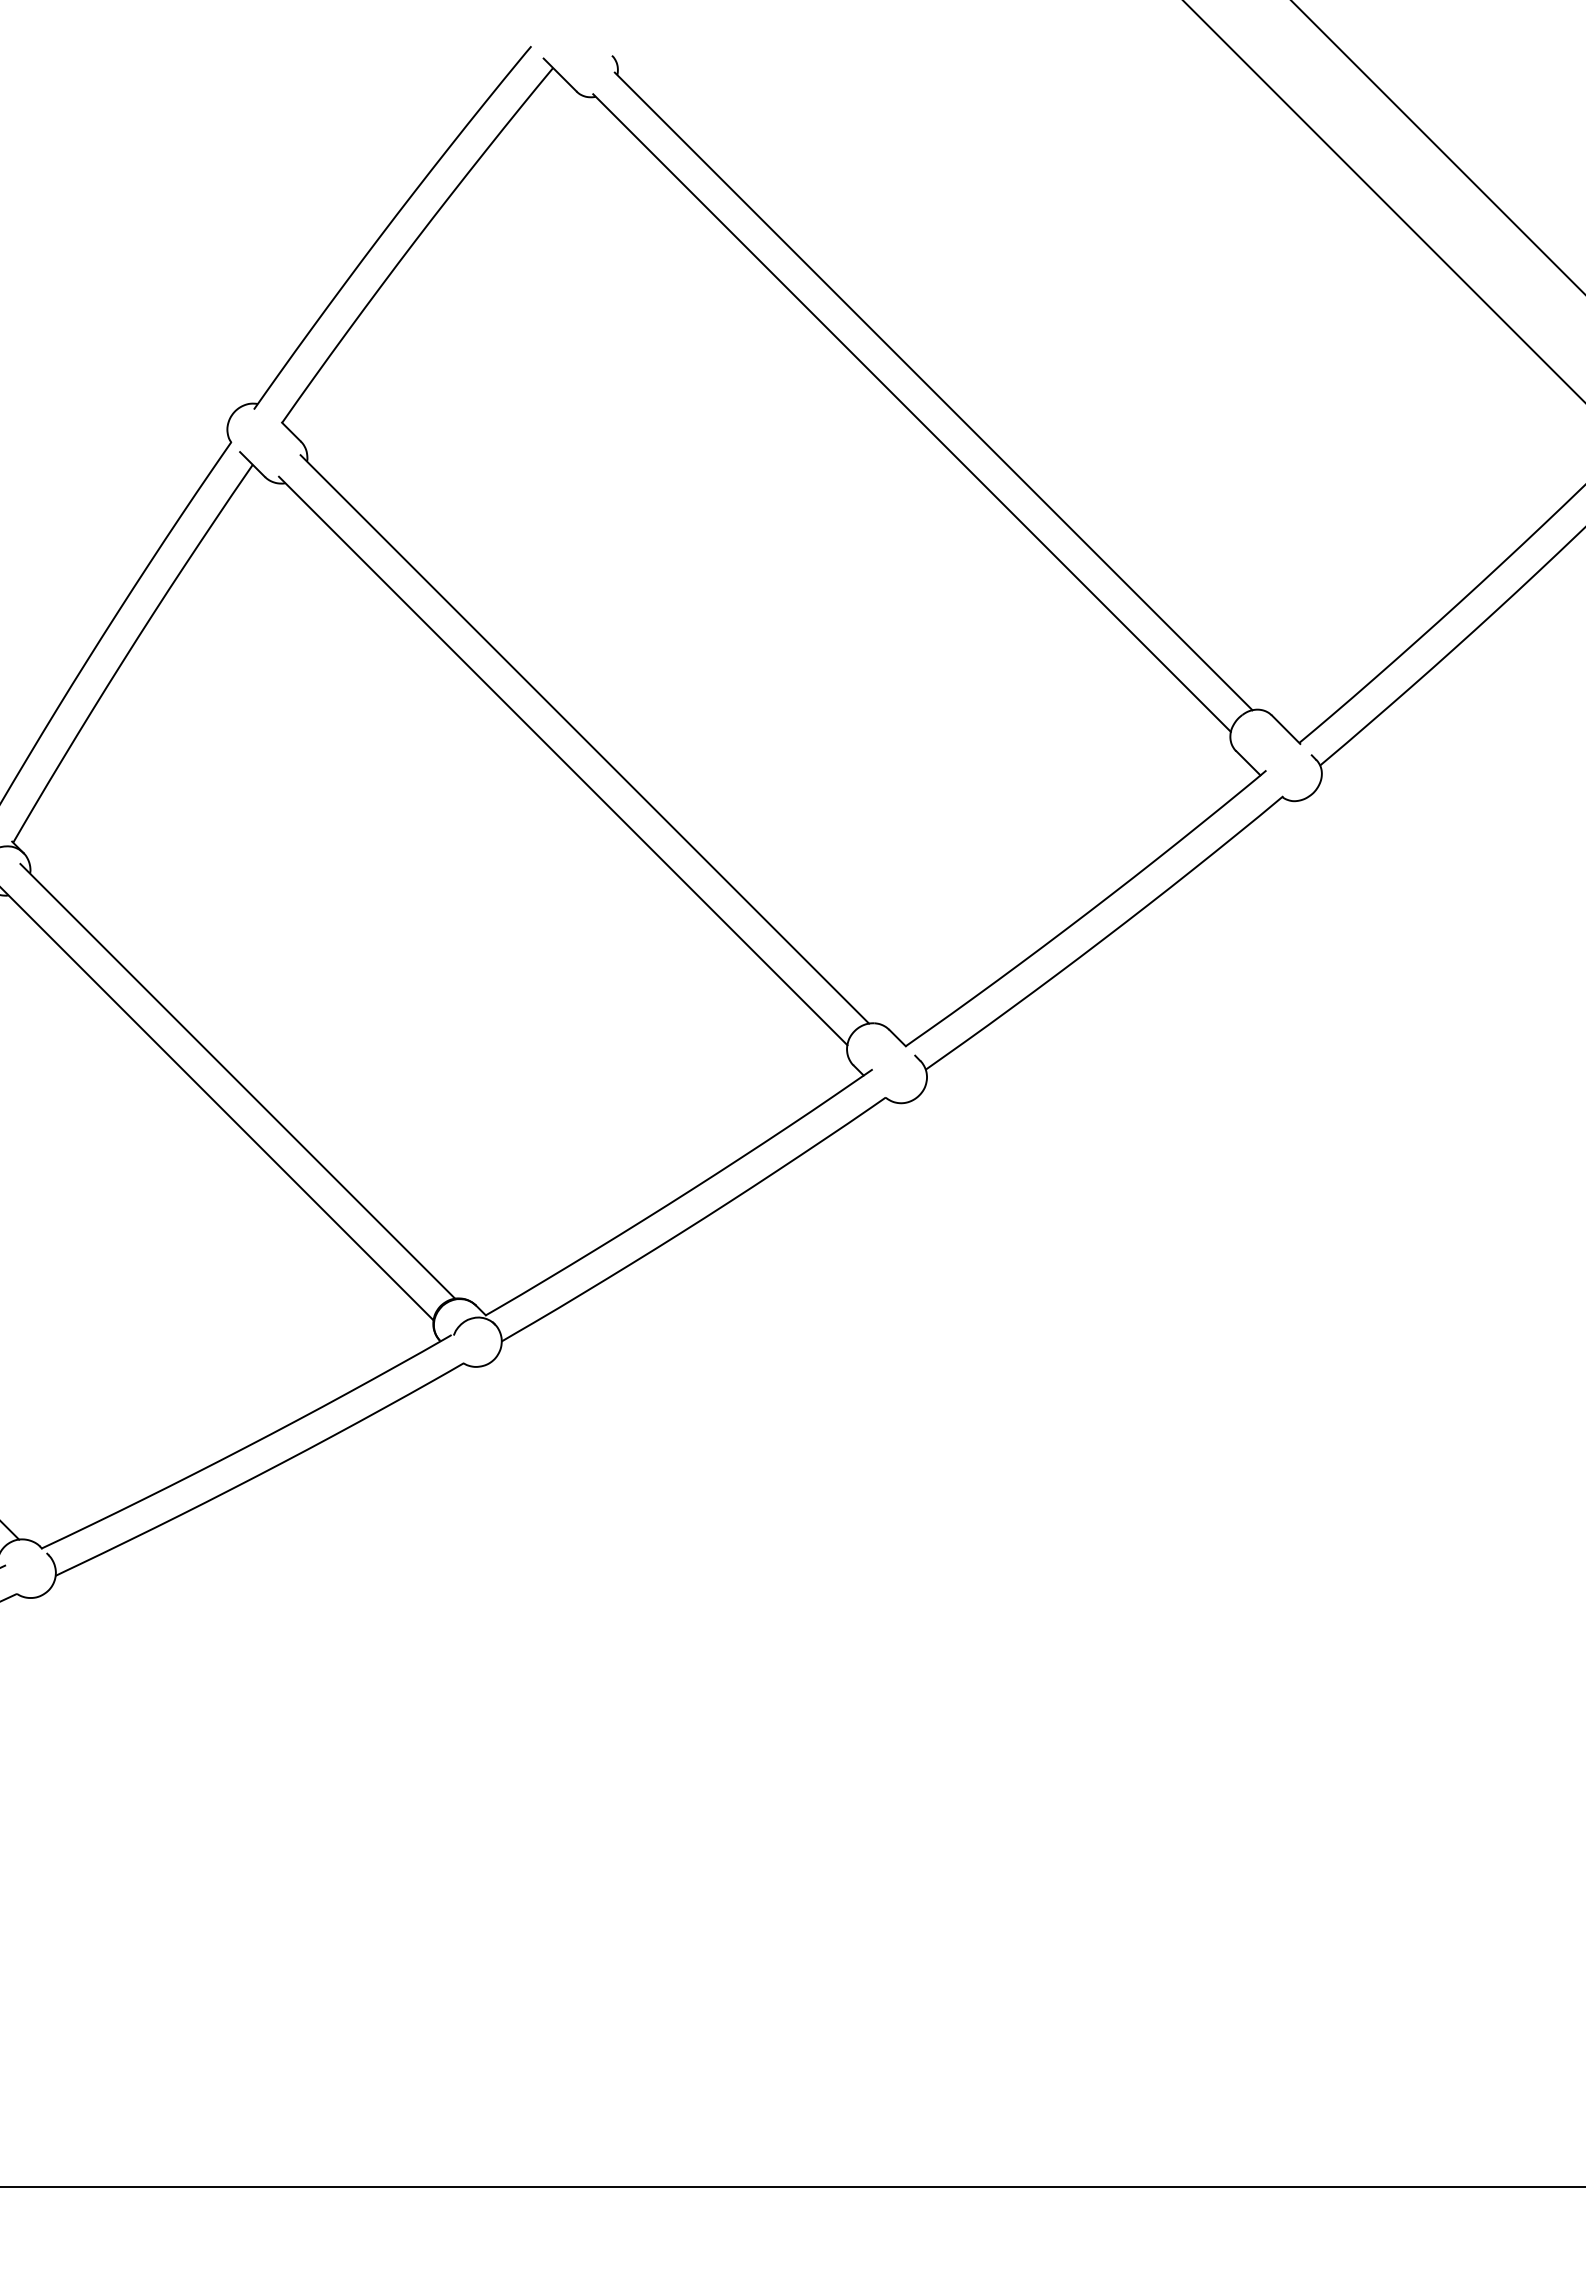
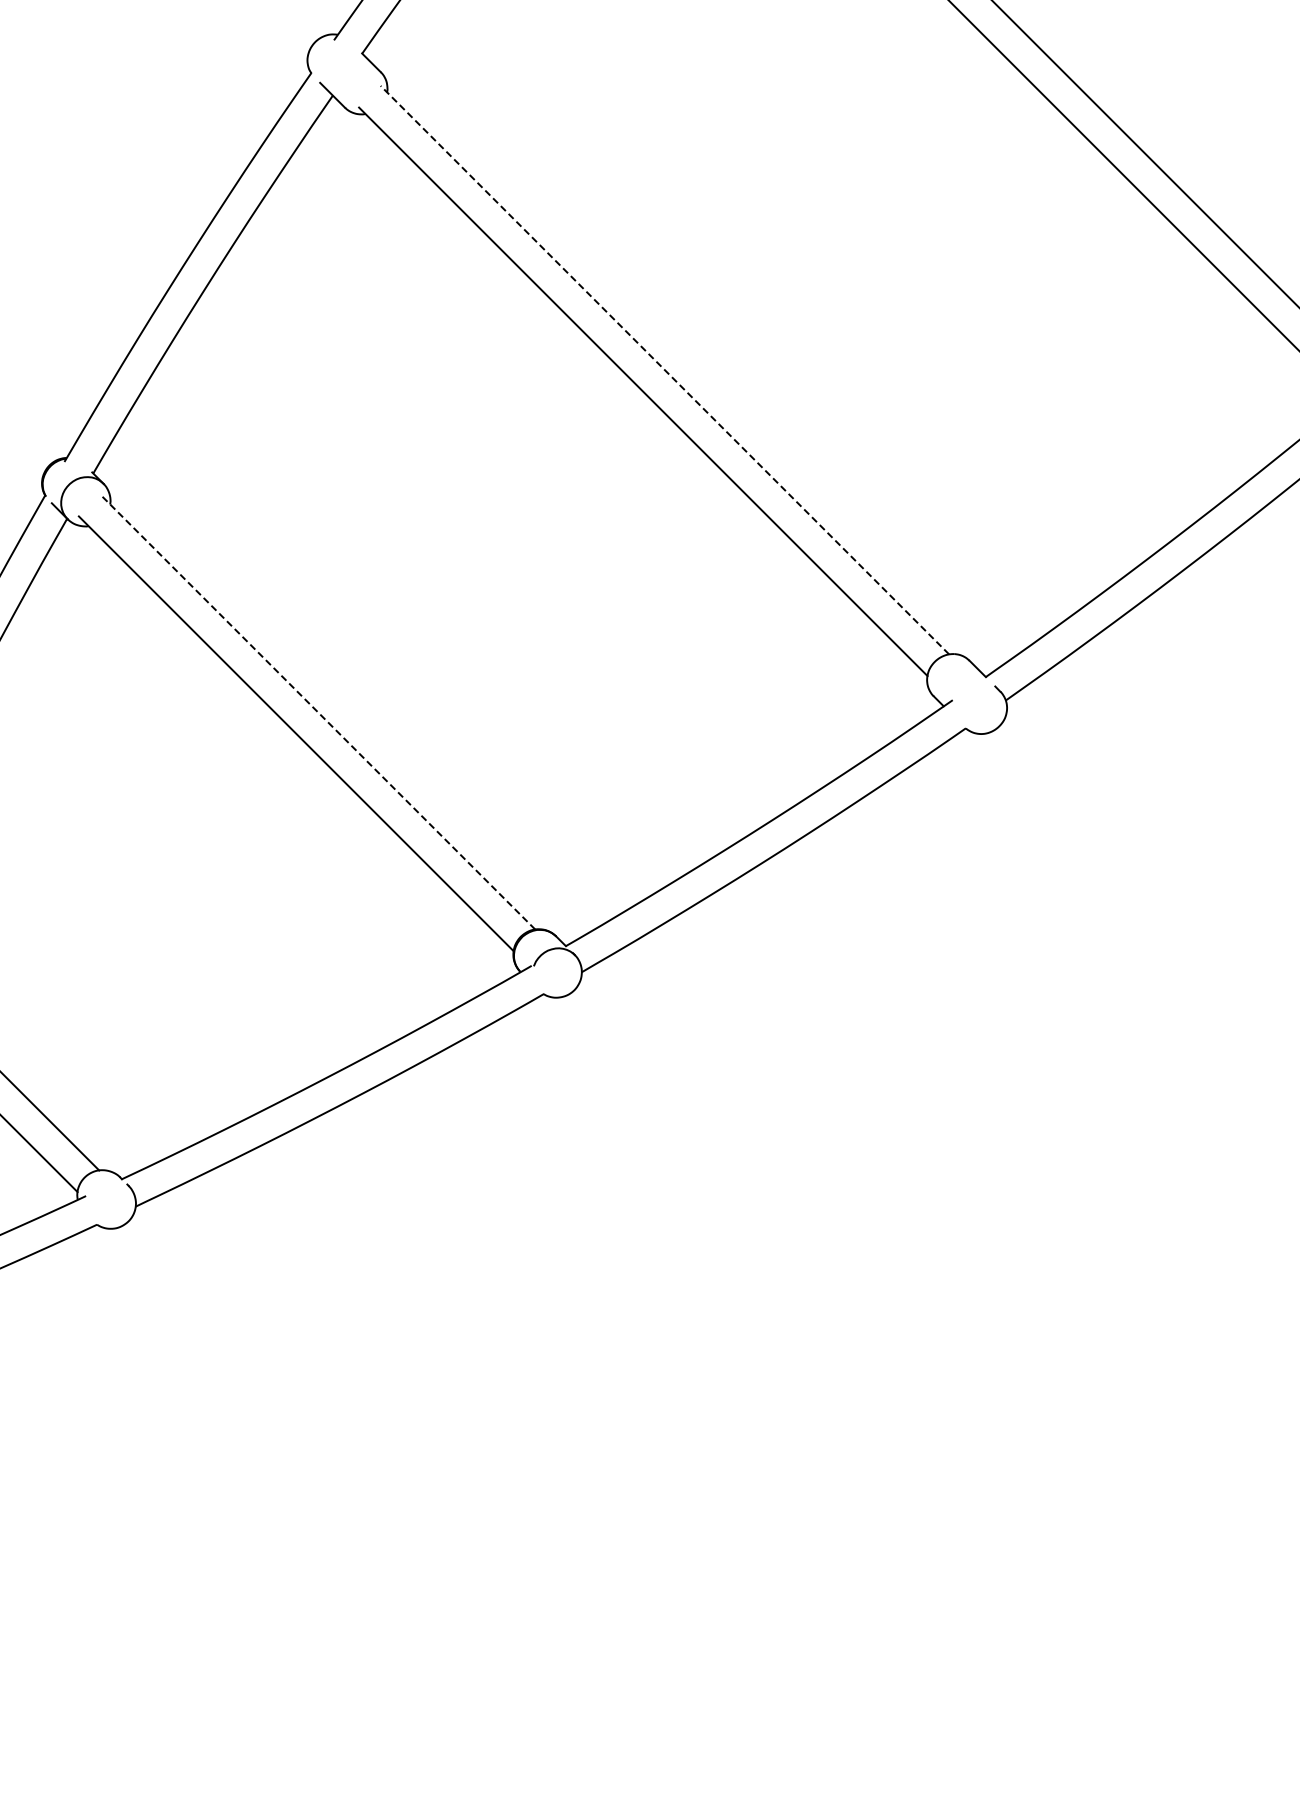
line: (584, 739) -> (664, 370), solid -> dashed
line: (237, 1081) -> (317, 712), solid -> dashed

